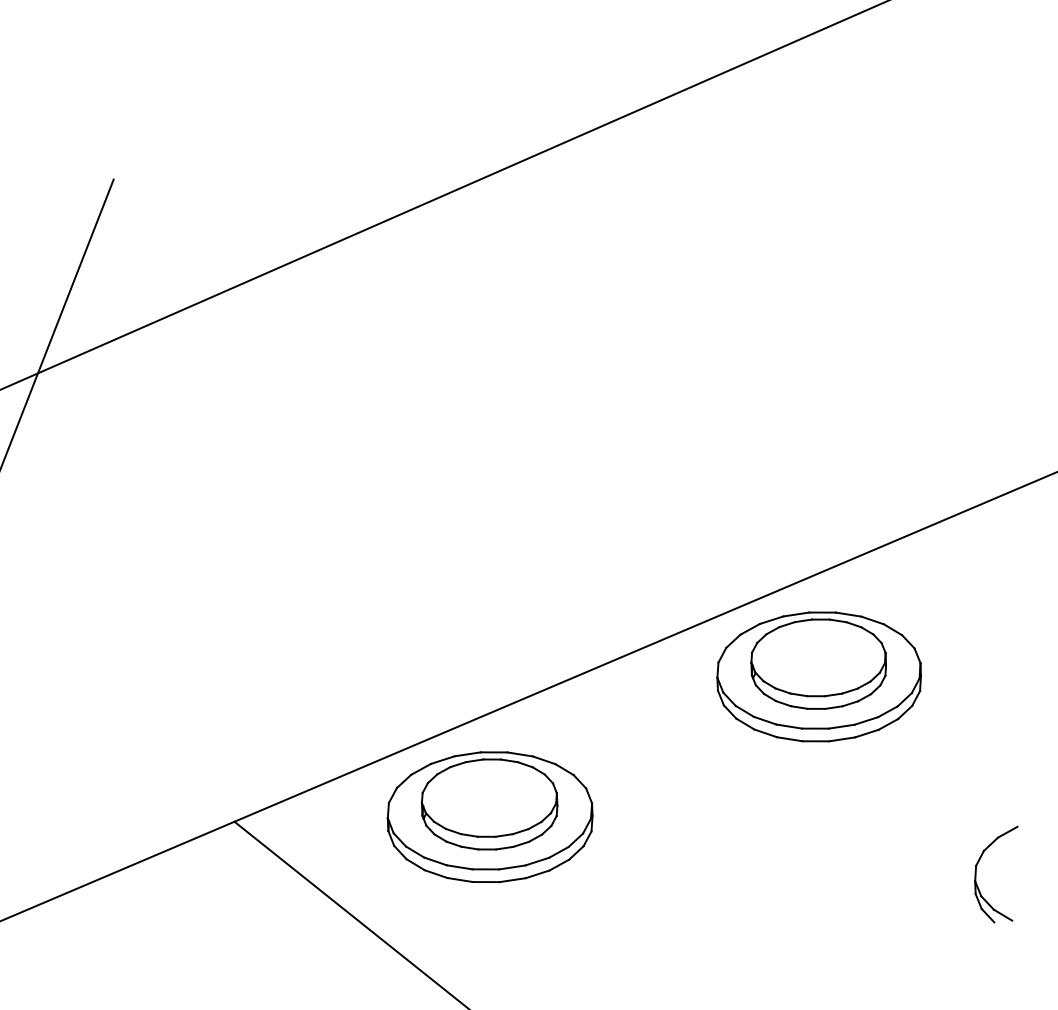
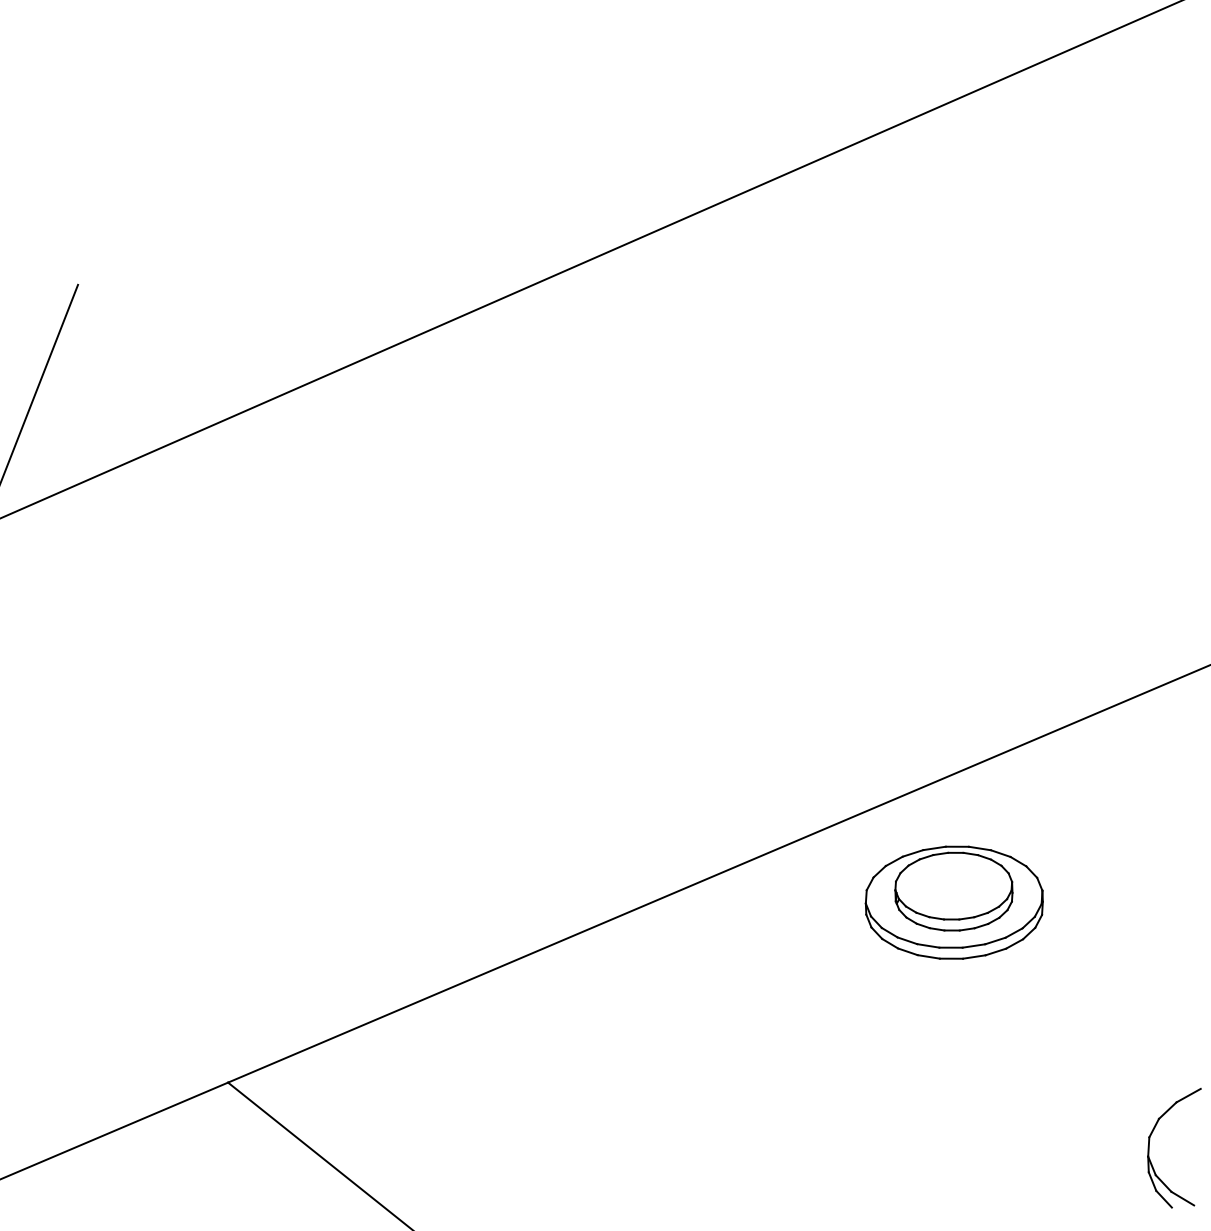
part: (818, 676) -> (953, 902), size x0.7
part: (489, 817) -> (544, 1077), removed

